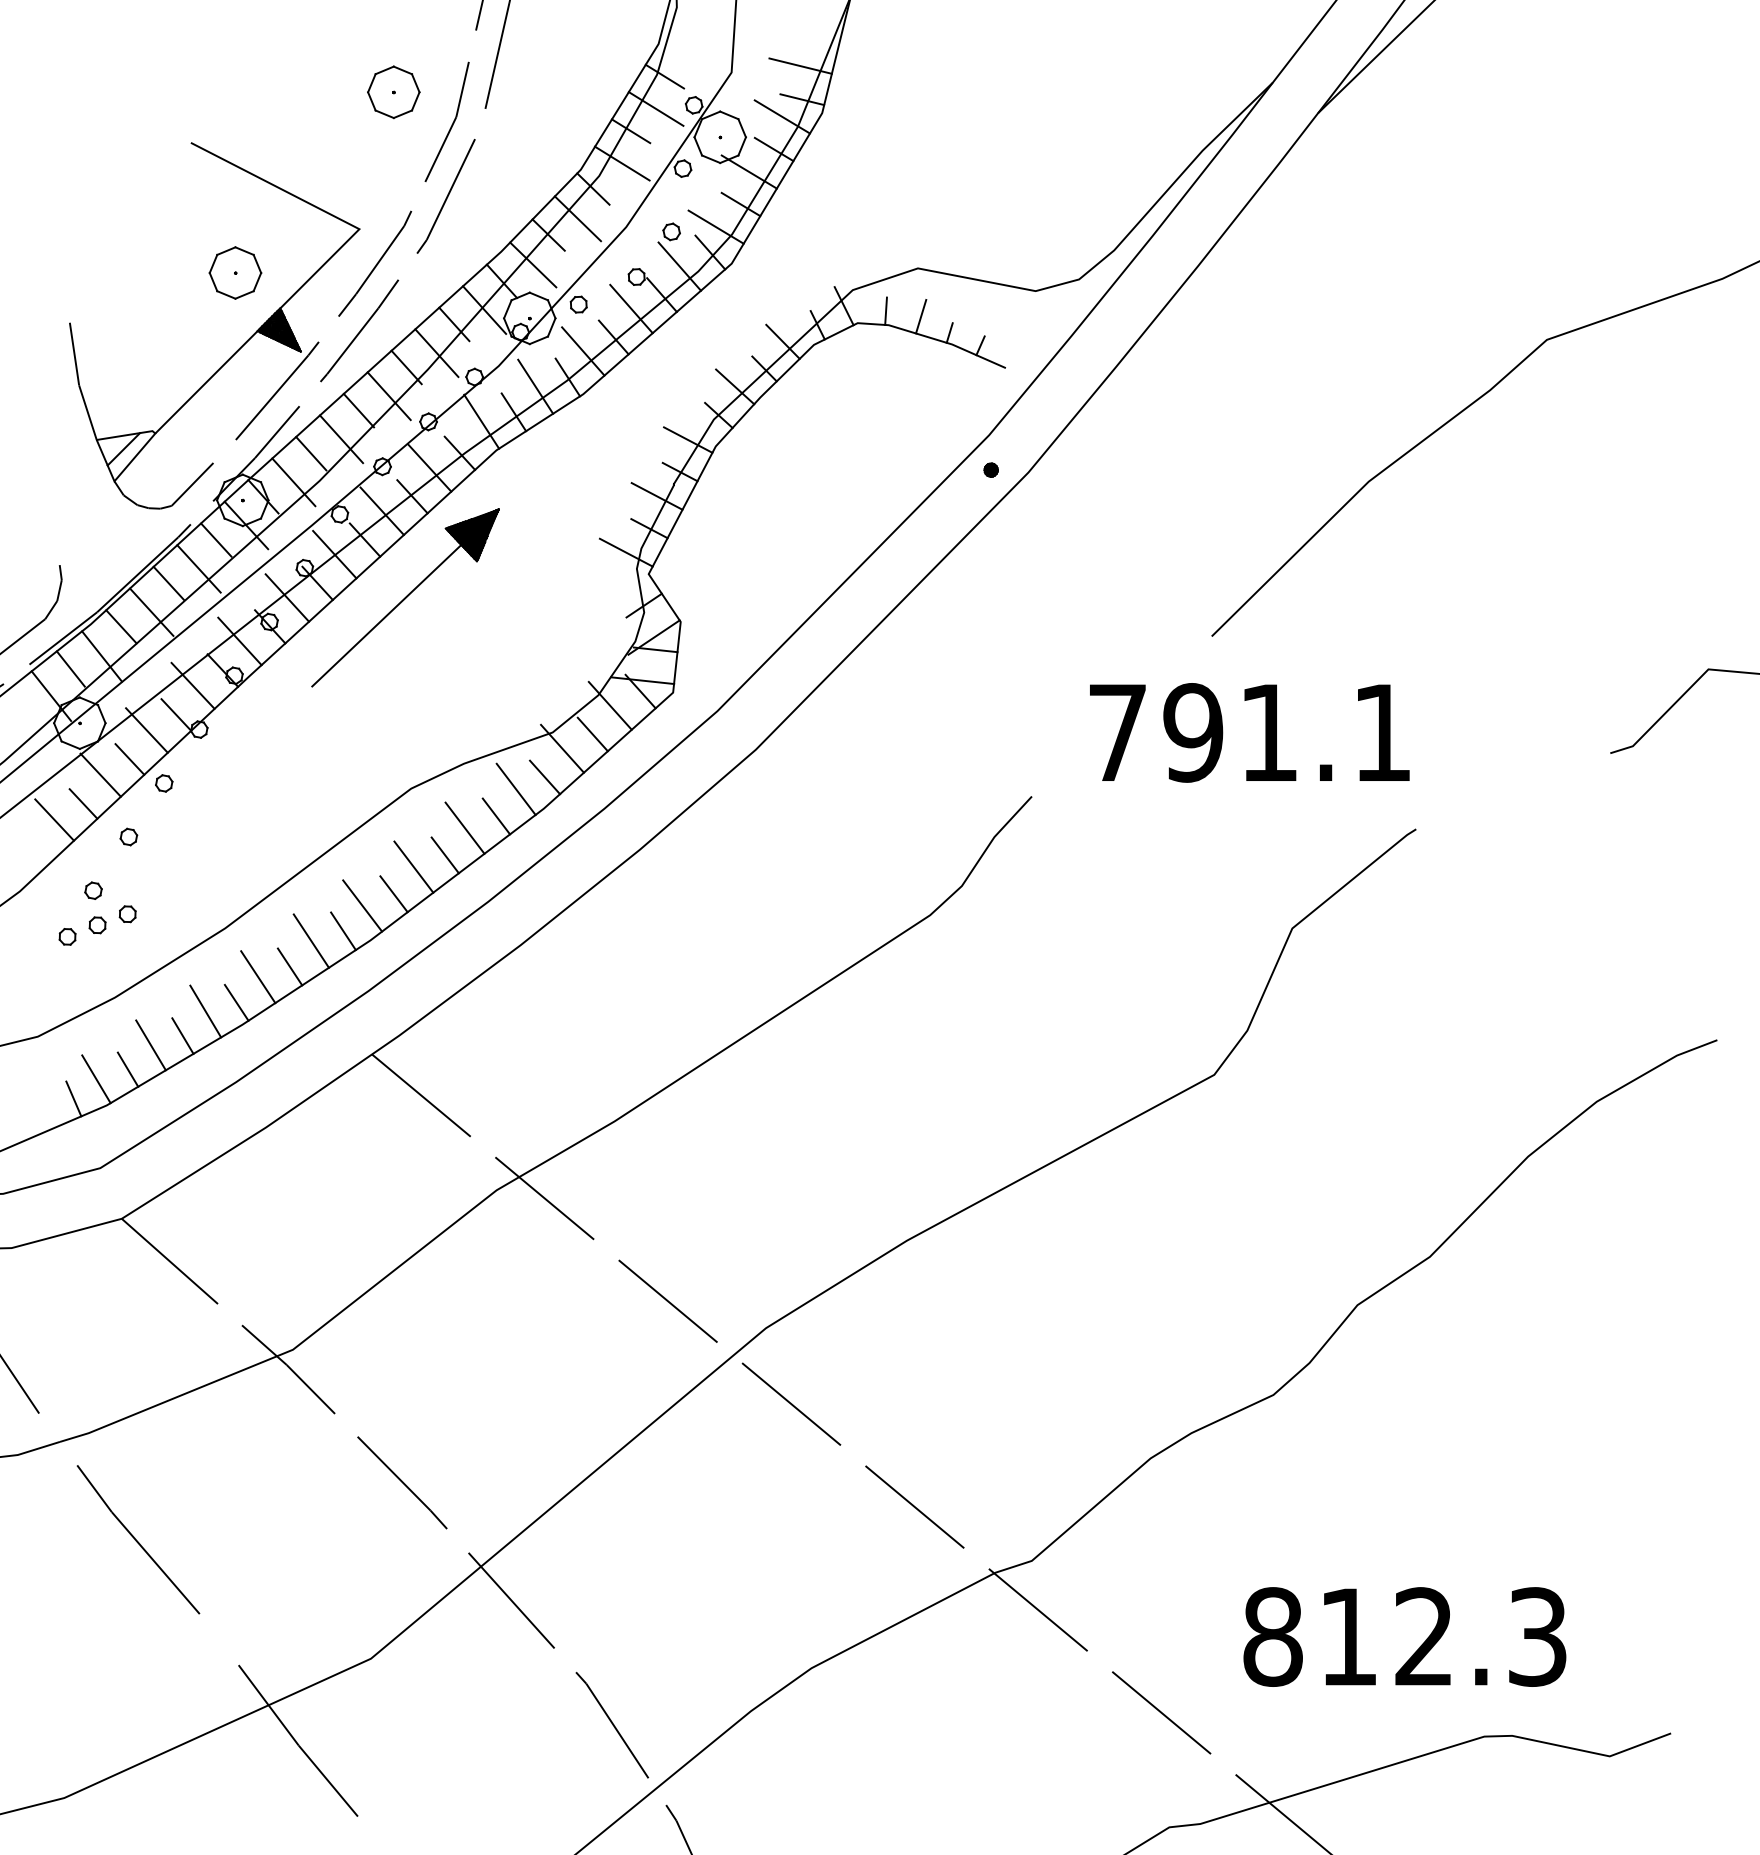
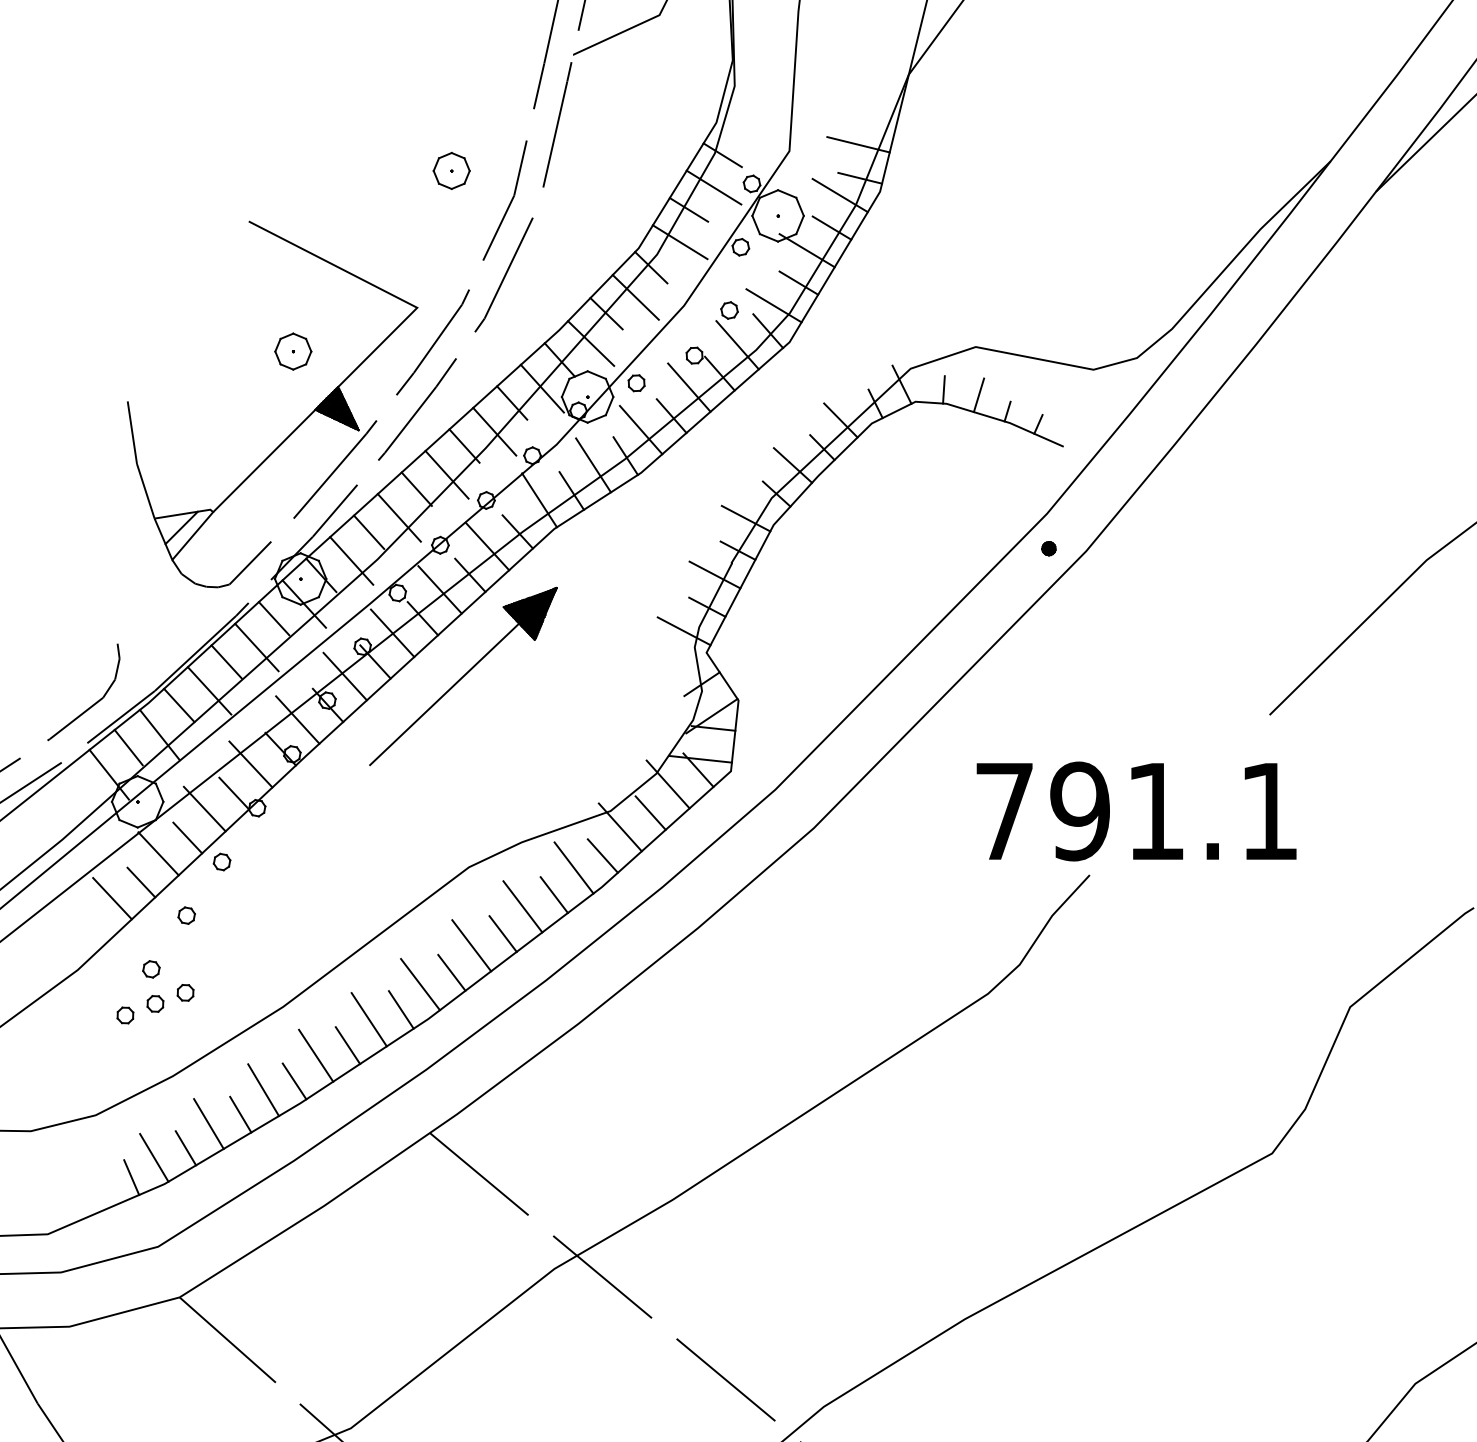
part: (393, 92) -> (451, 171), size x0.7
part: (235, 272) -> (293, 351), size x0.7
text: (1249, 732) -> (1136, 811), moved

